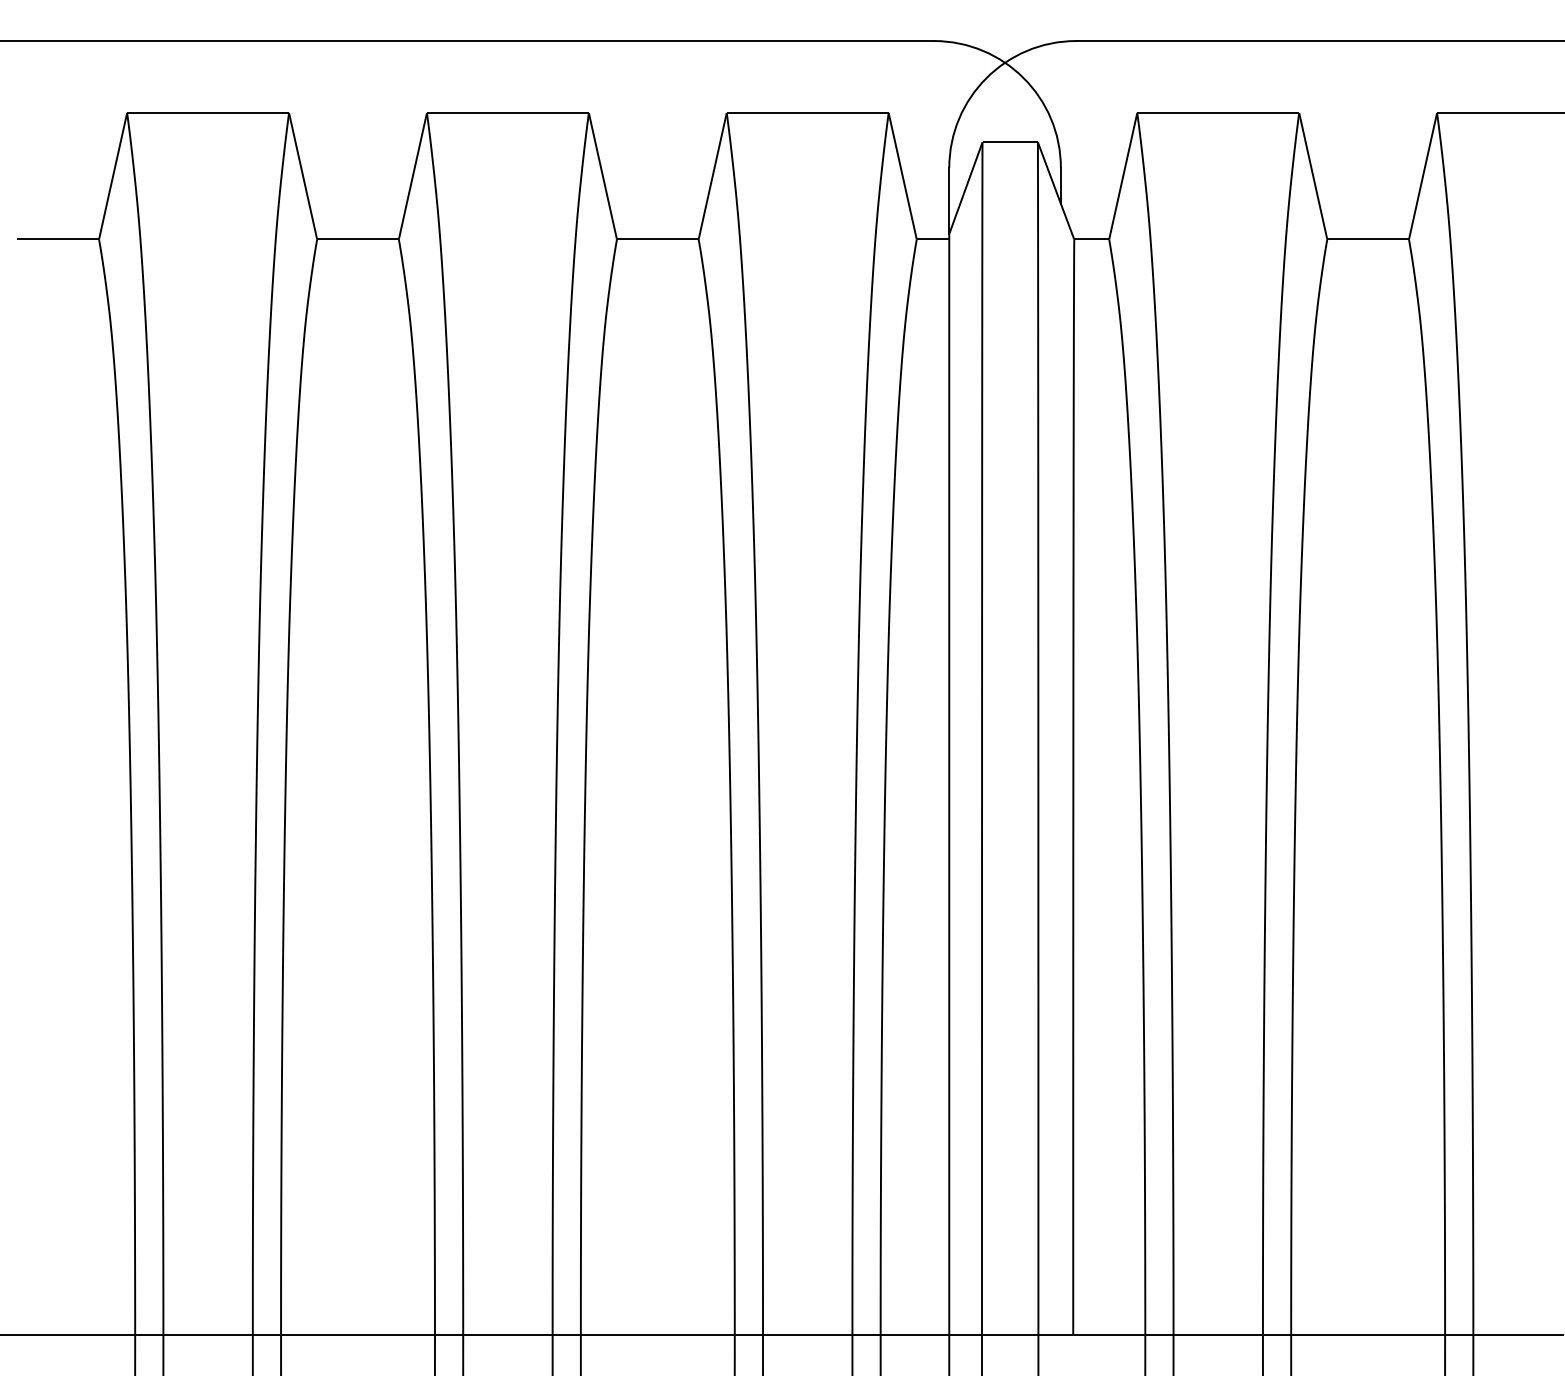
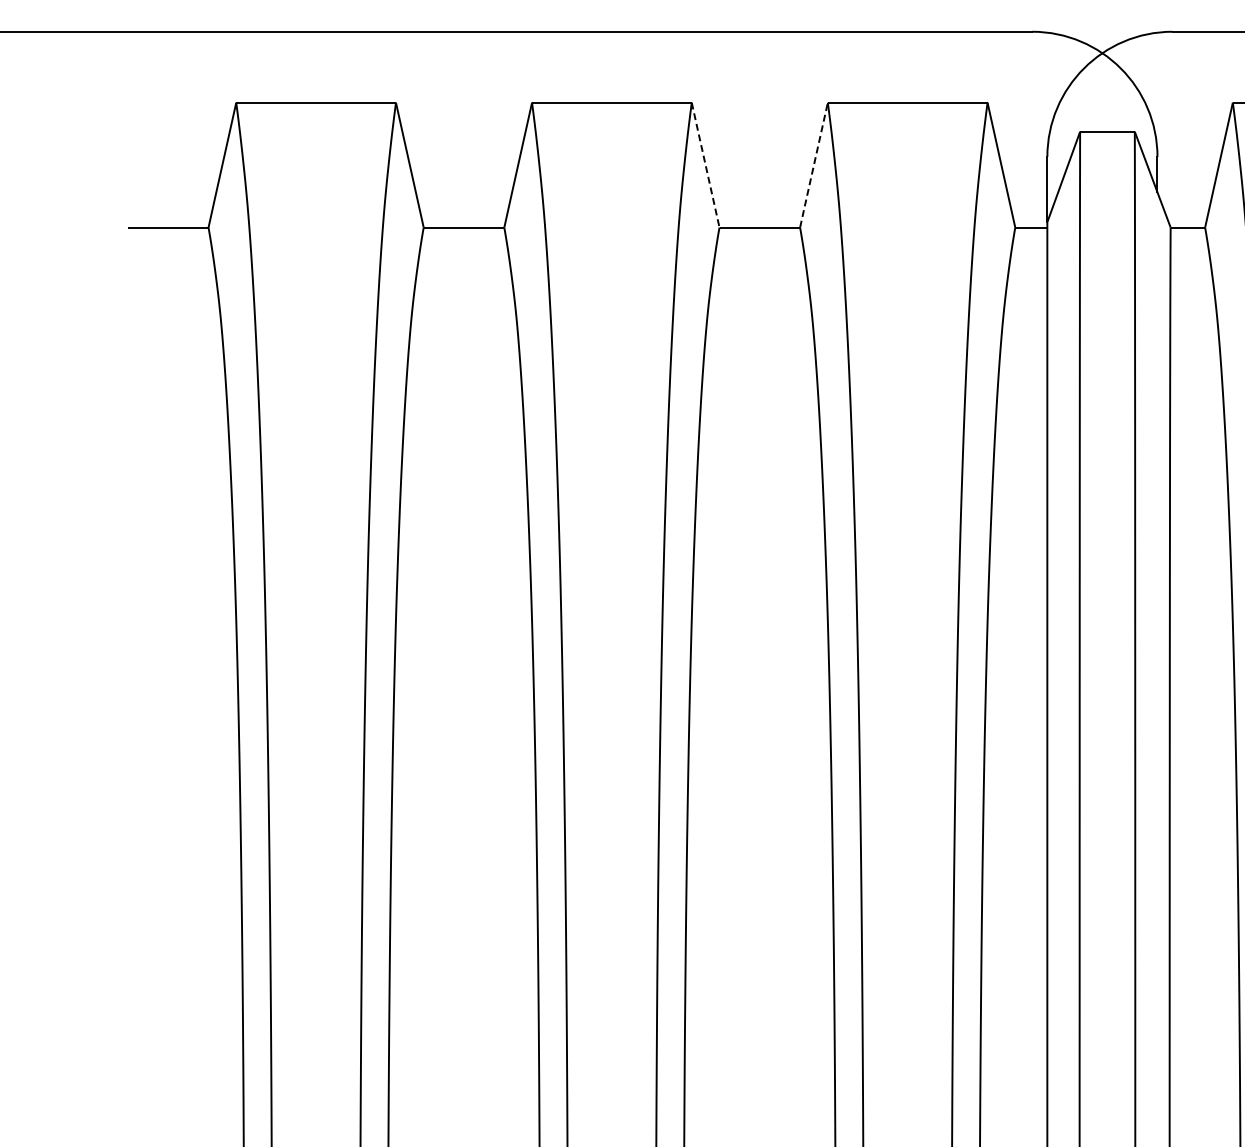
line: (712, 175) -> (813, 164), solid -> dashed
line: (603, 176) -> (706, 165), solid -> dashed

